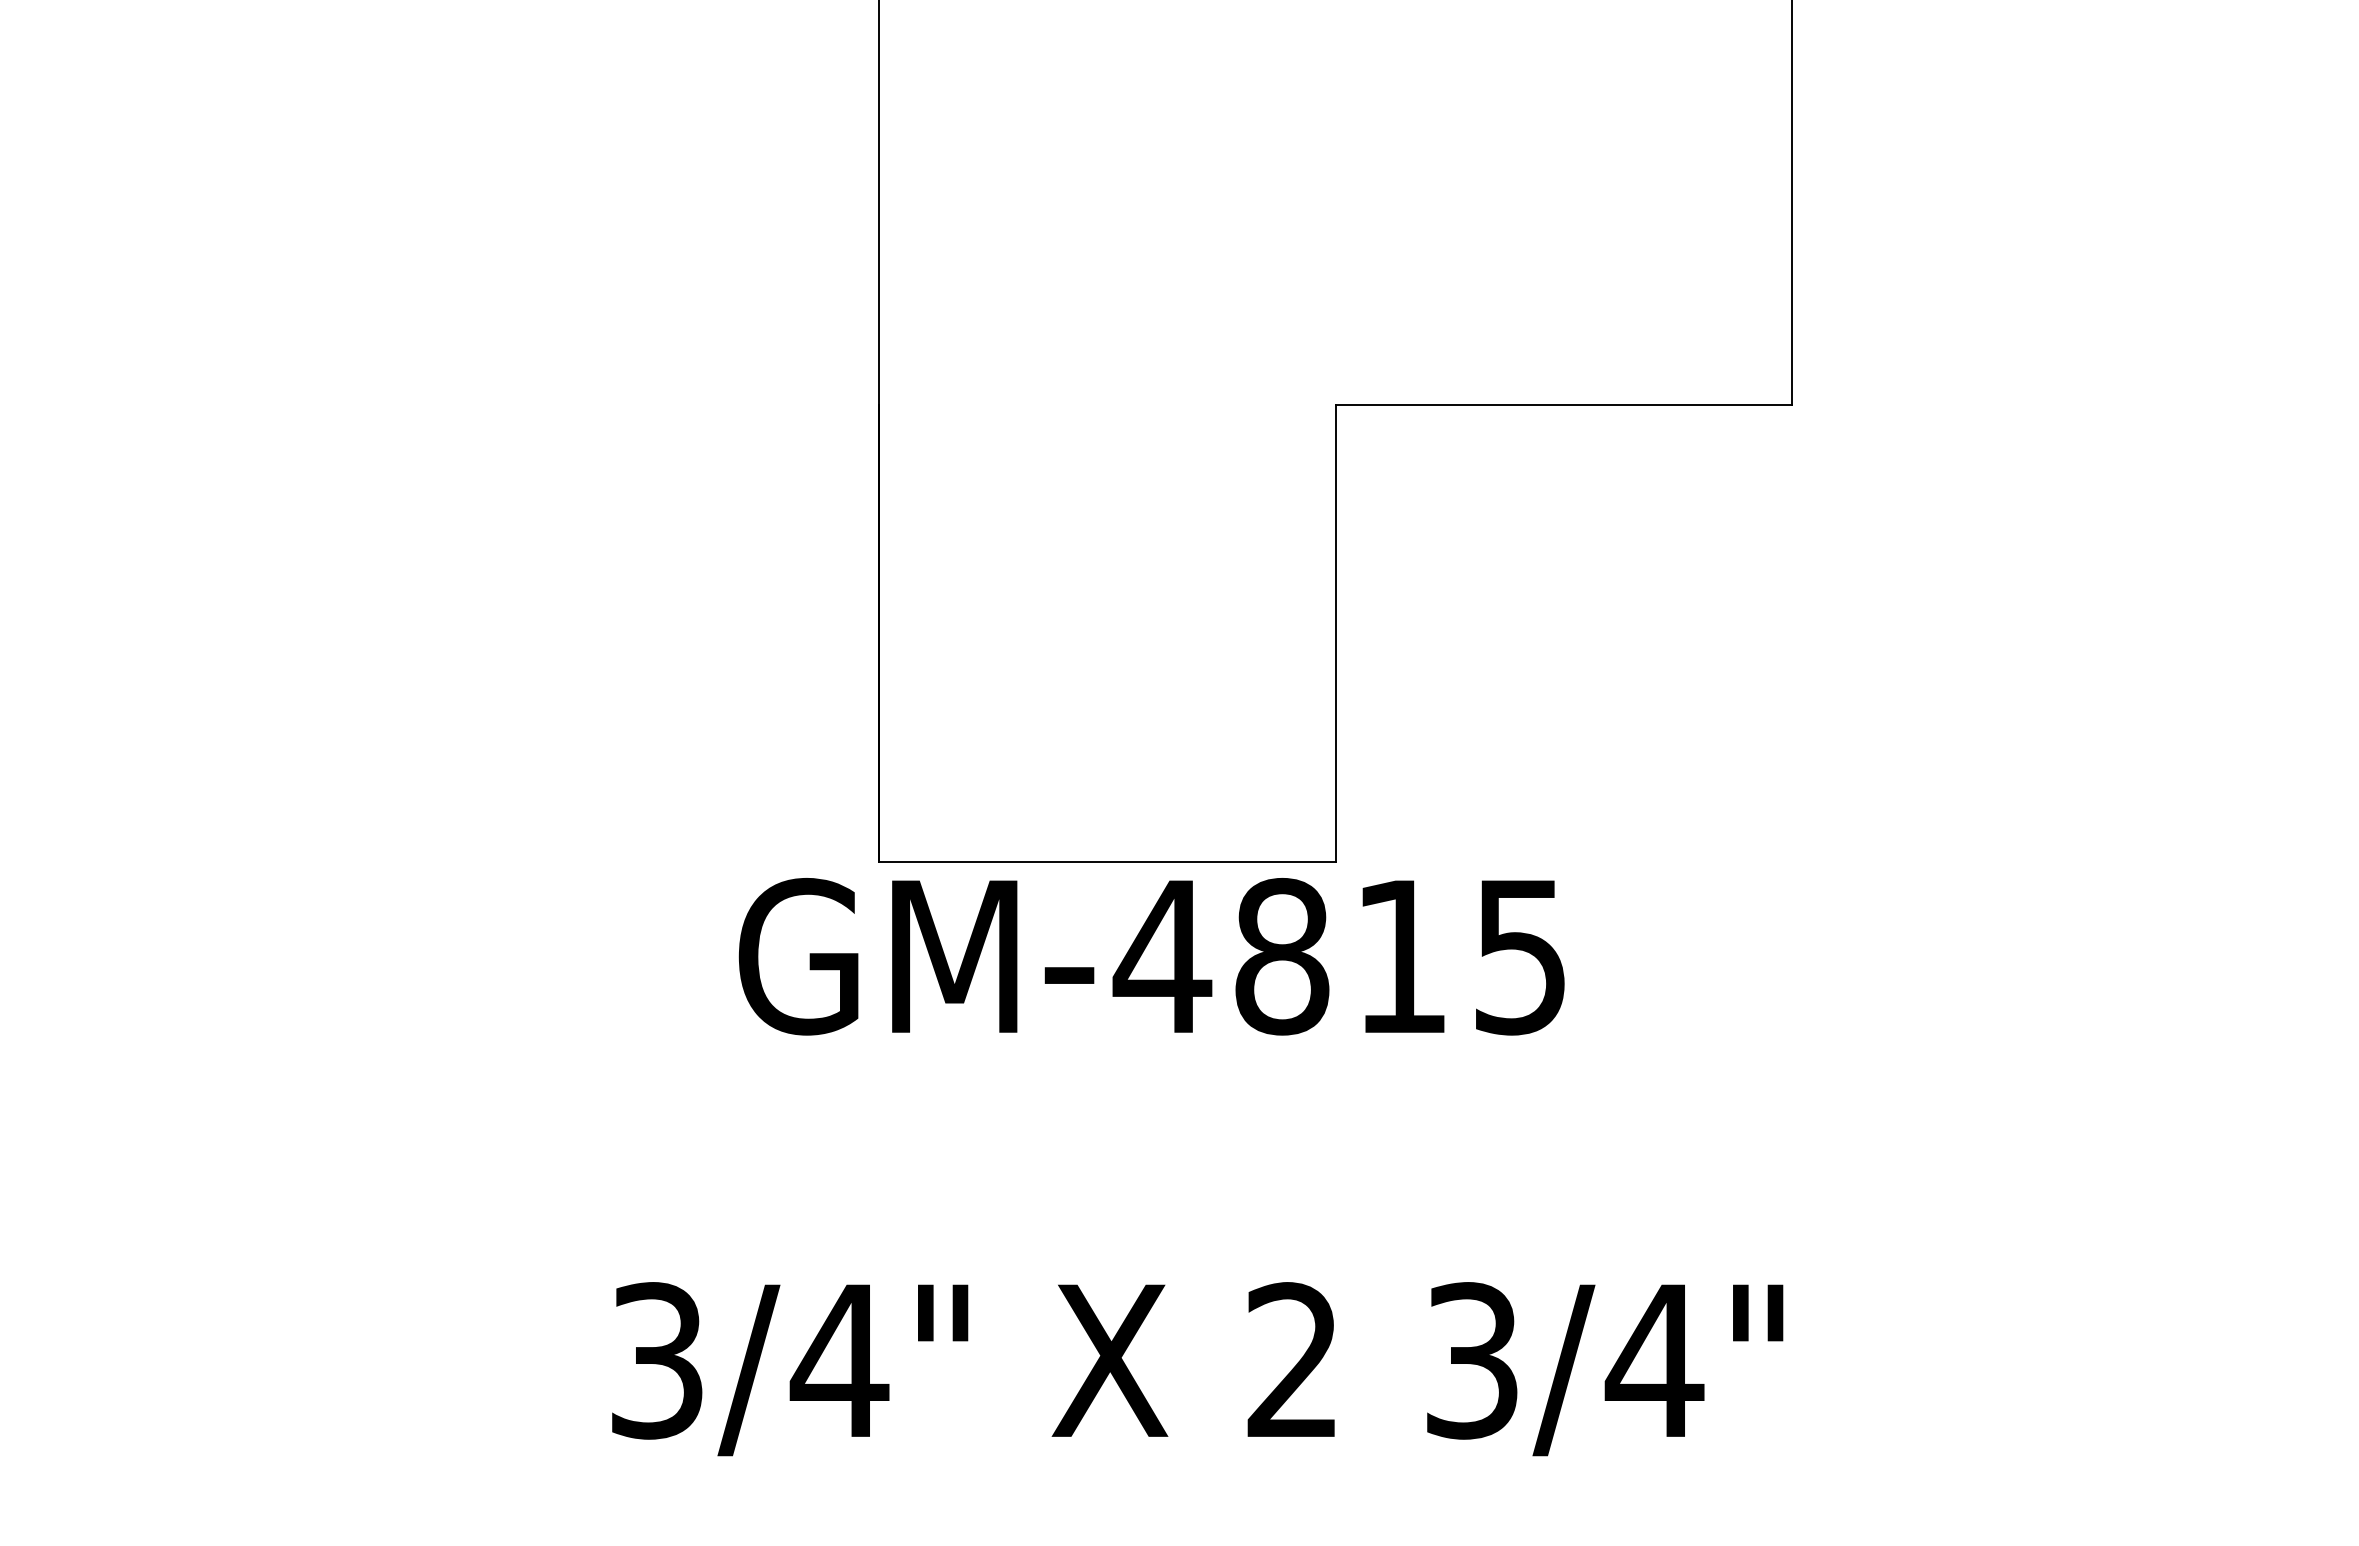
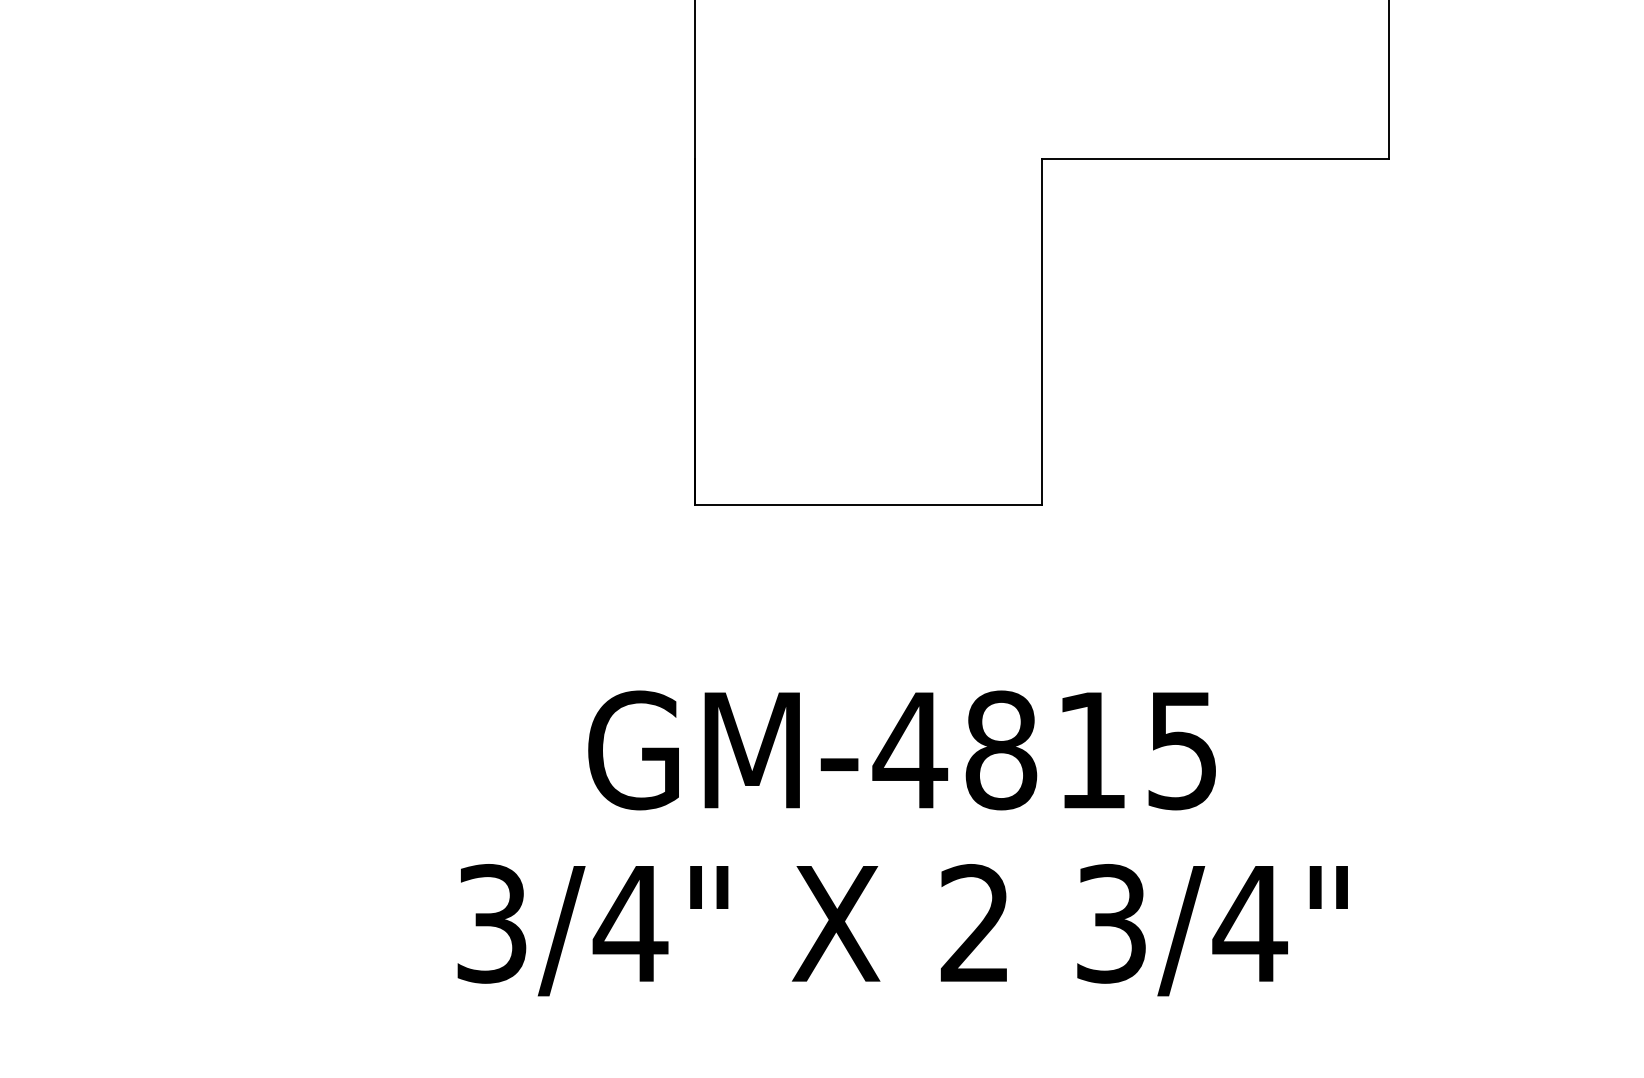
text: (1151, 956) -> (901, 750), moved
text: (1197, 1369) -> (902, 930), moved

